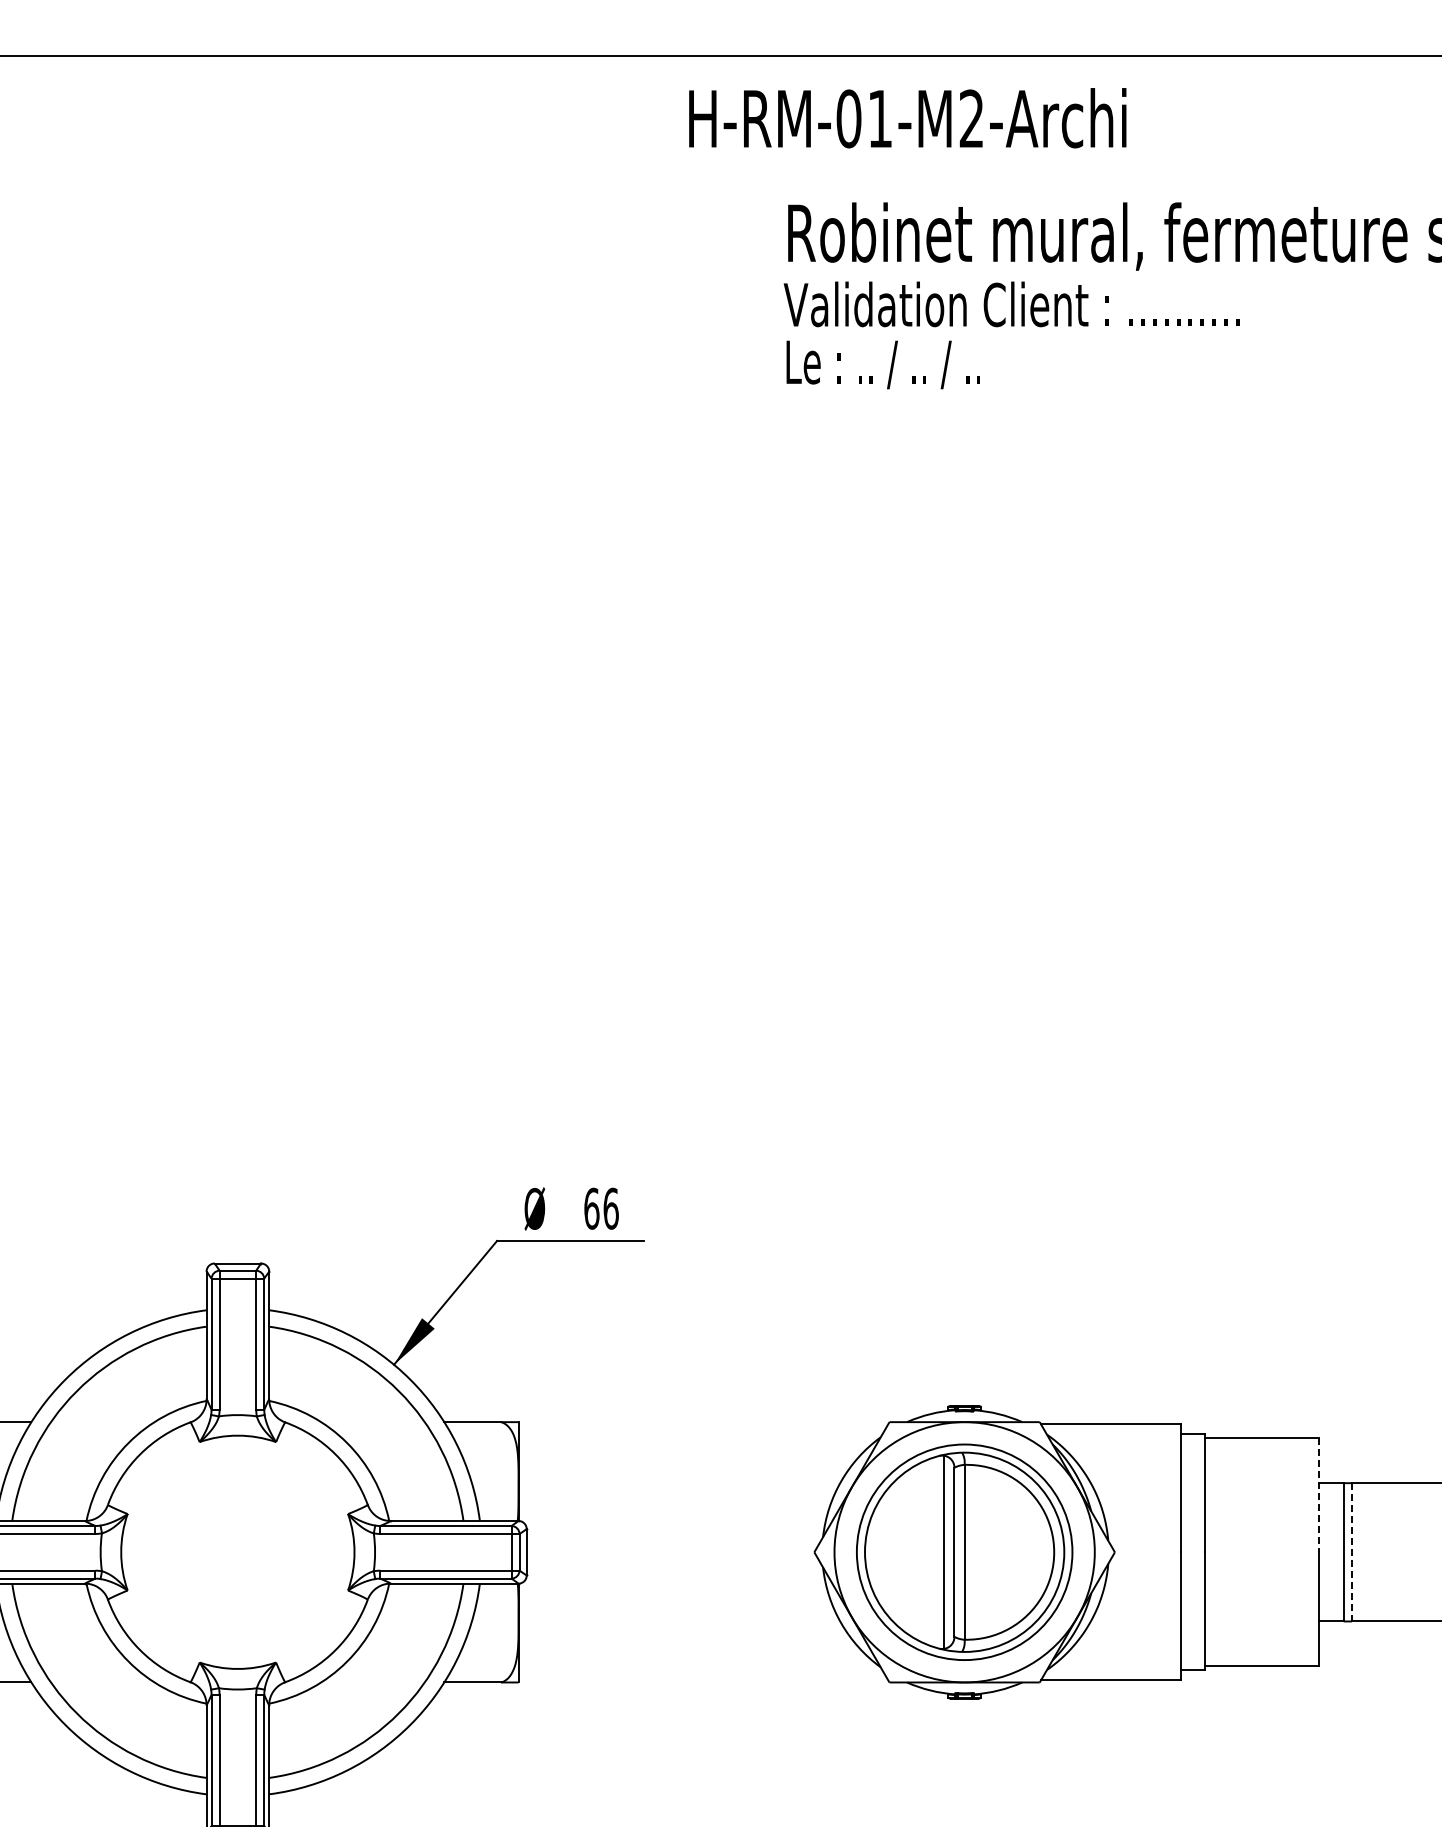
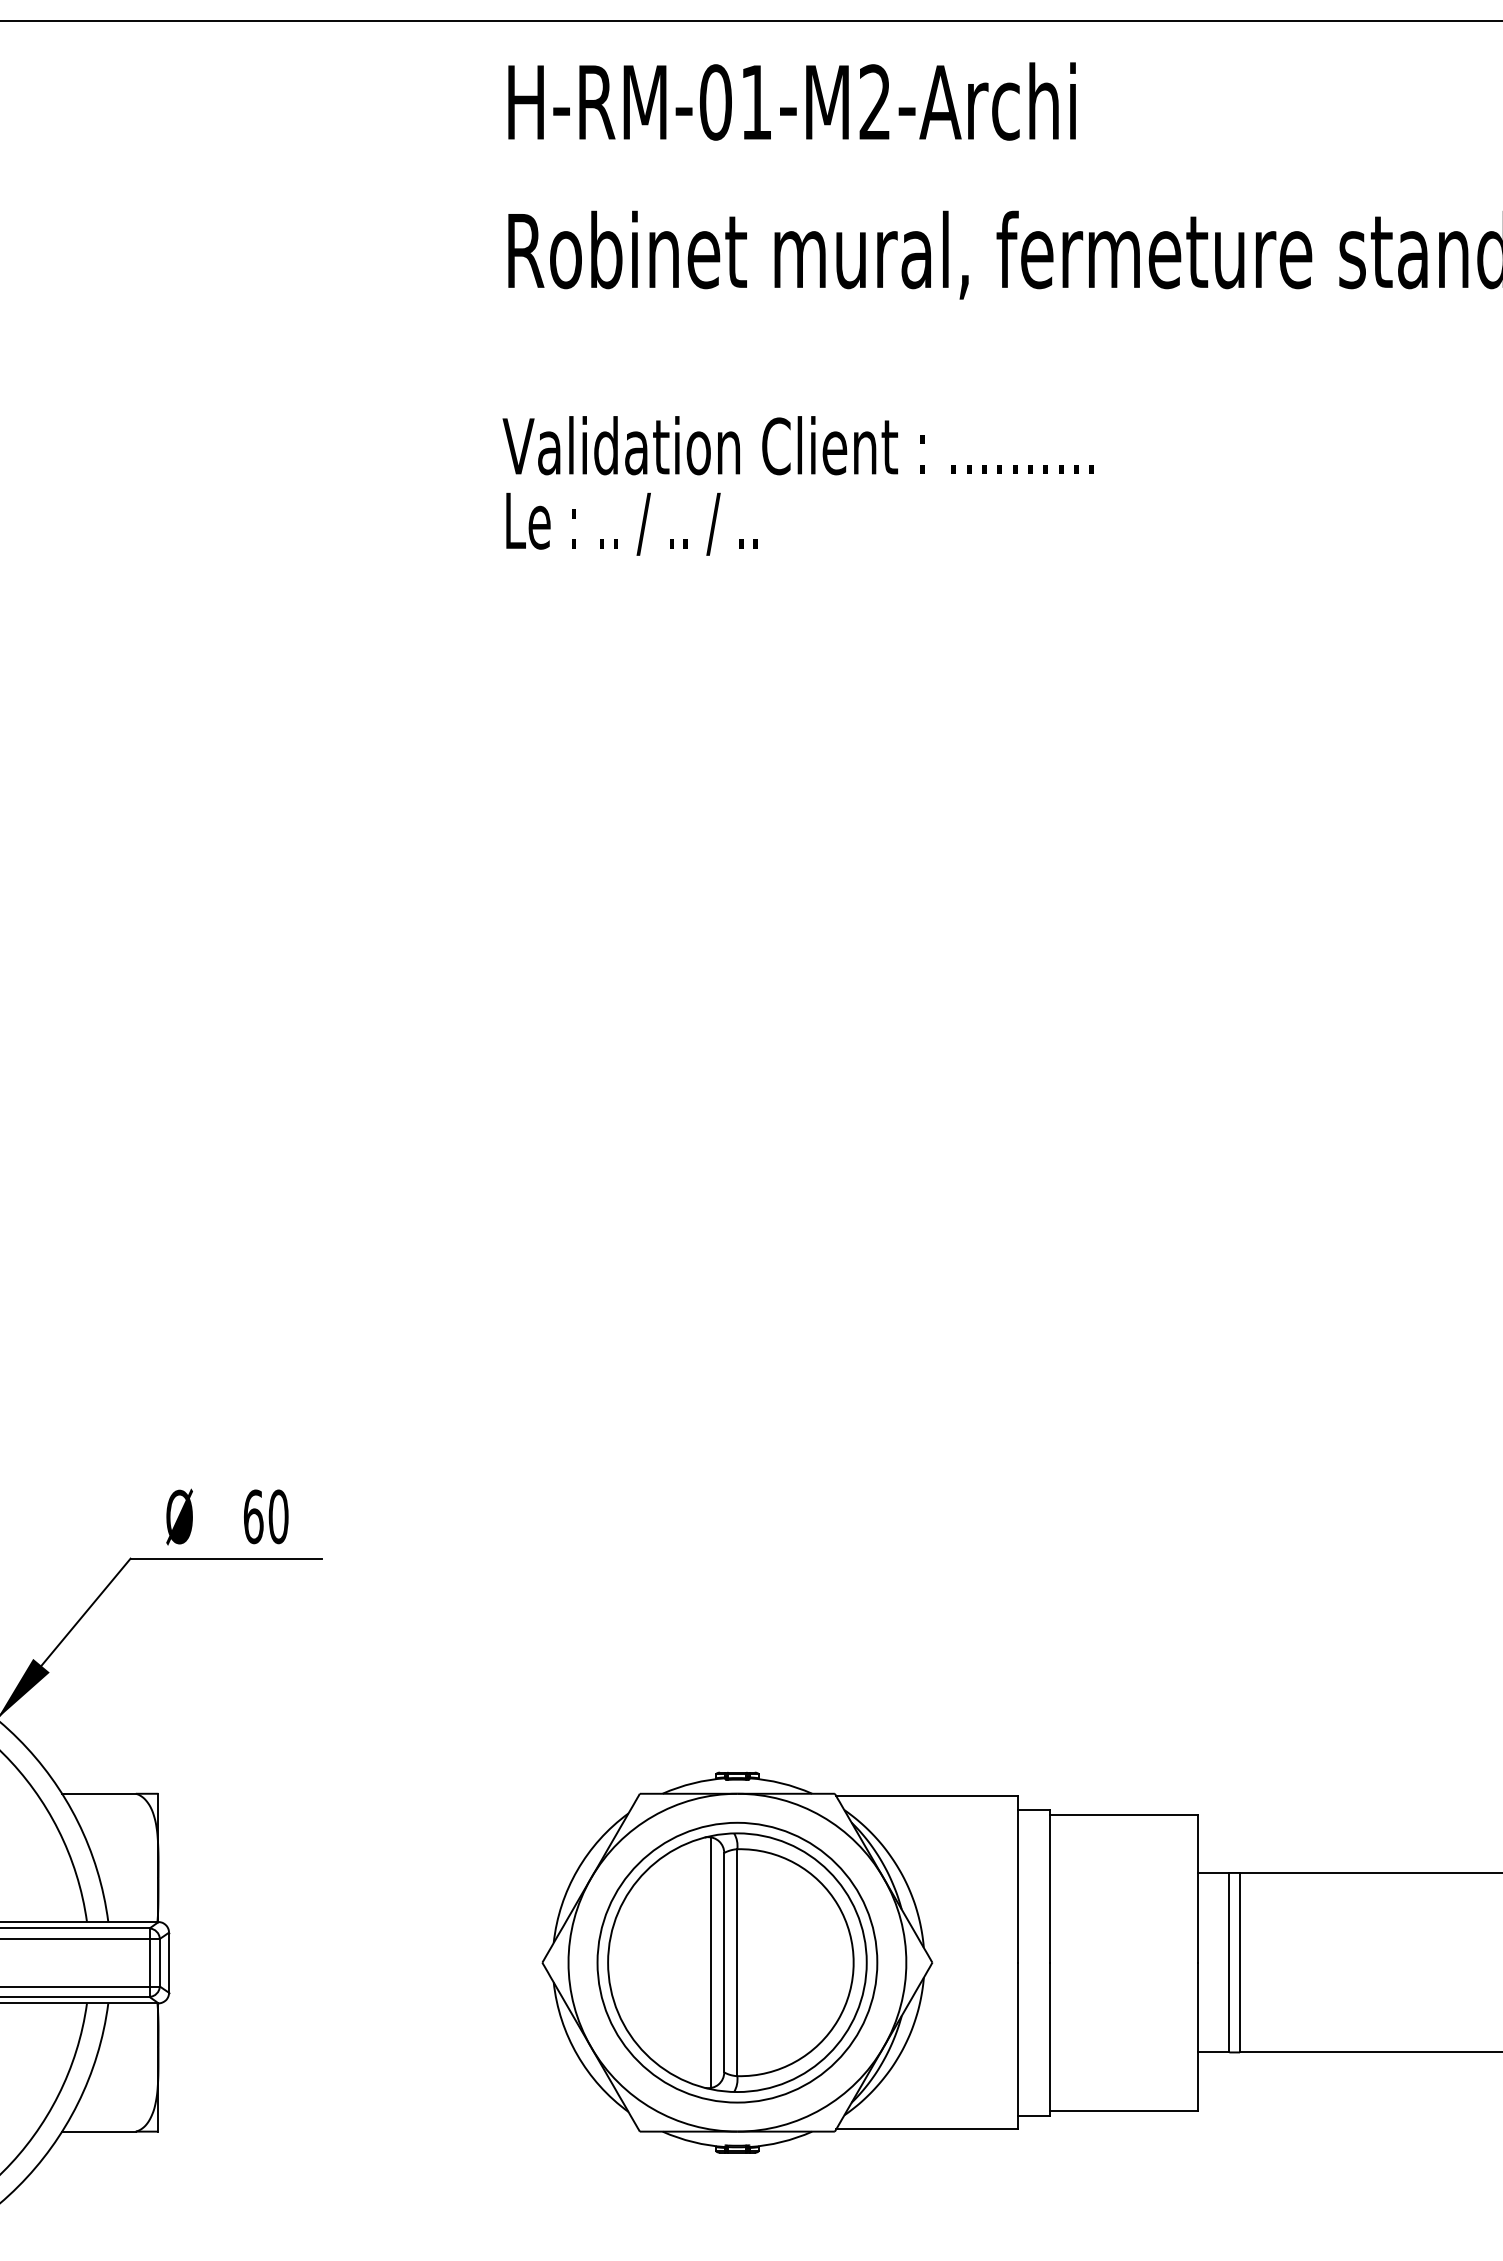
text: (907, 118) -> (791, 101), moved
text: (1011, 335) -> (798, 486), moved
text: (610, 1208) -> (277, 1516), 66 -> 60
line: (1319, 1495) -> (1197, 1888), dashed -> solid
line: (1351, 1552) -> (1239, 1962), dashed -> solid

